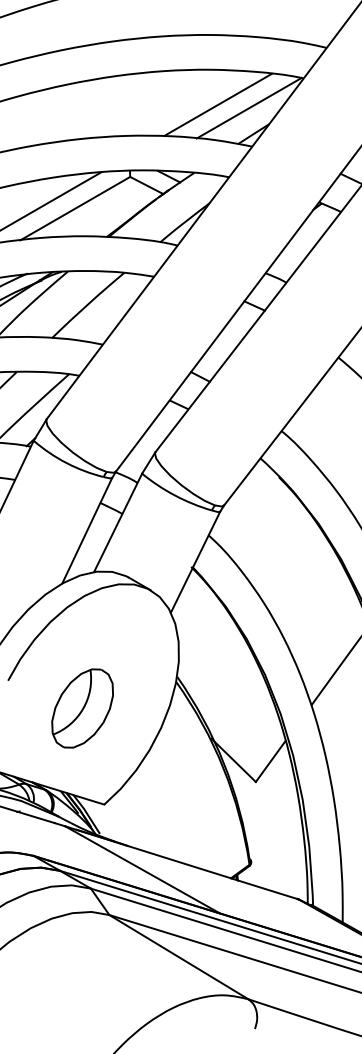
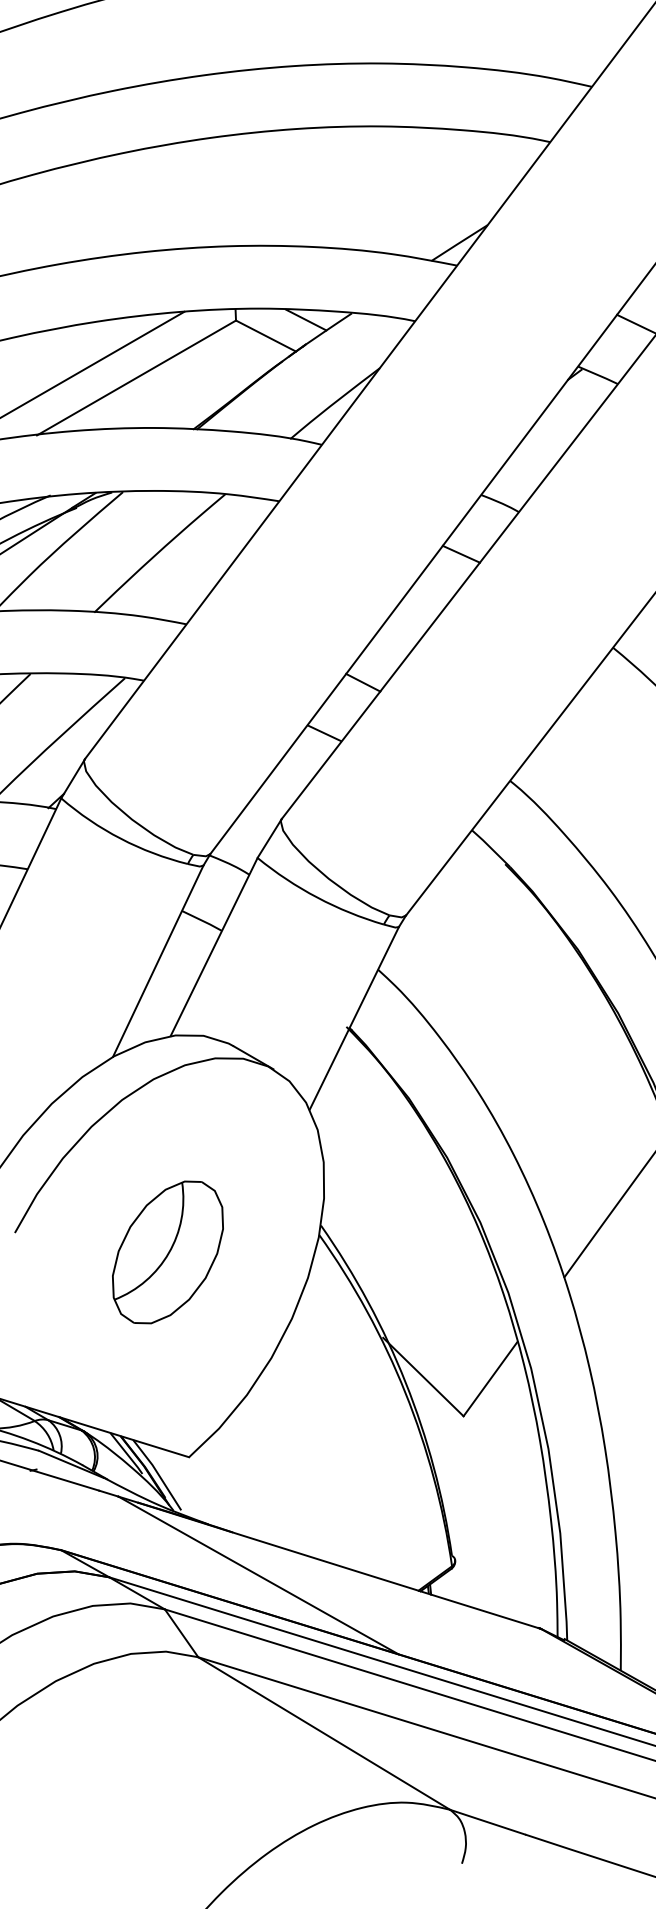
line: (217, 104) -> (394, 189), removed
line: (248, 107) -> (450, 194), removed
part: (82, 708) -> (167, 1252), moved

